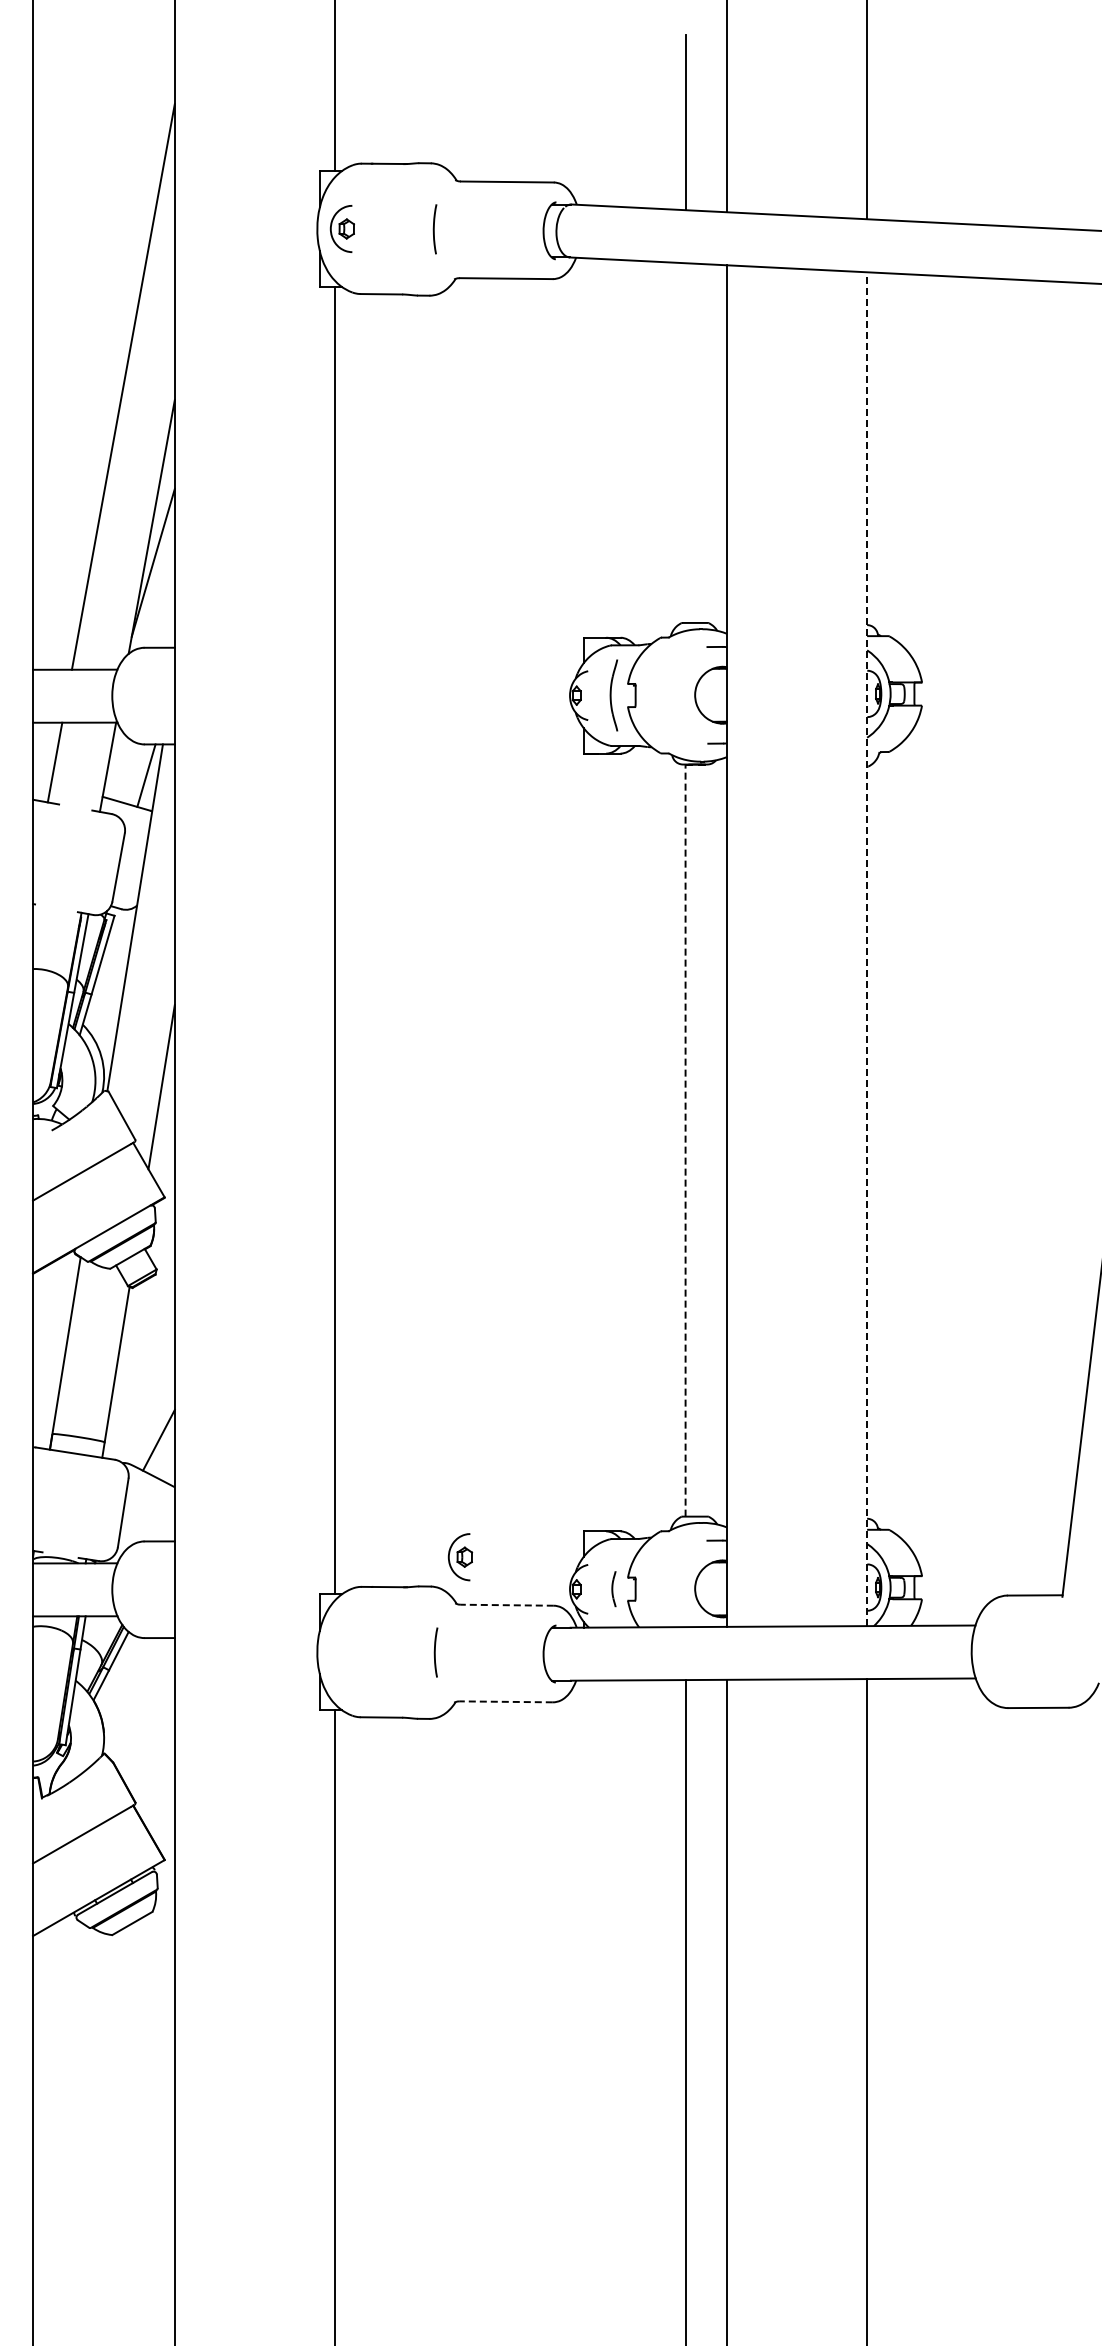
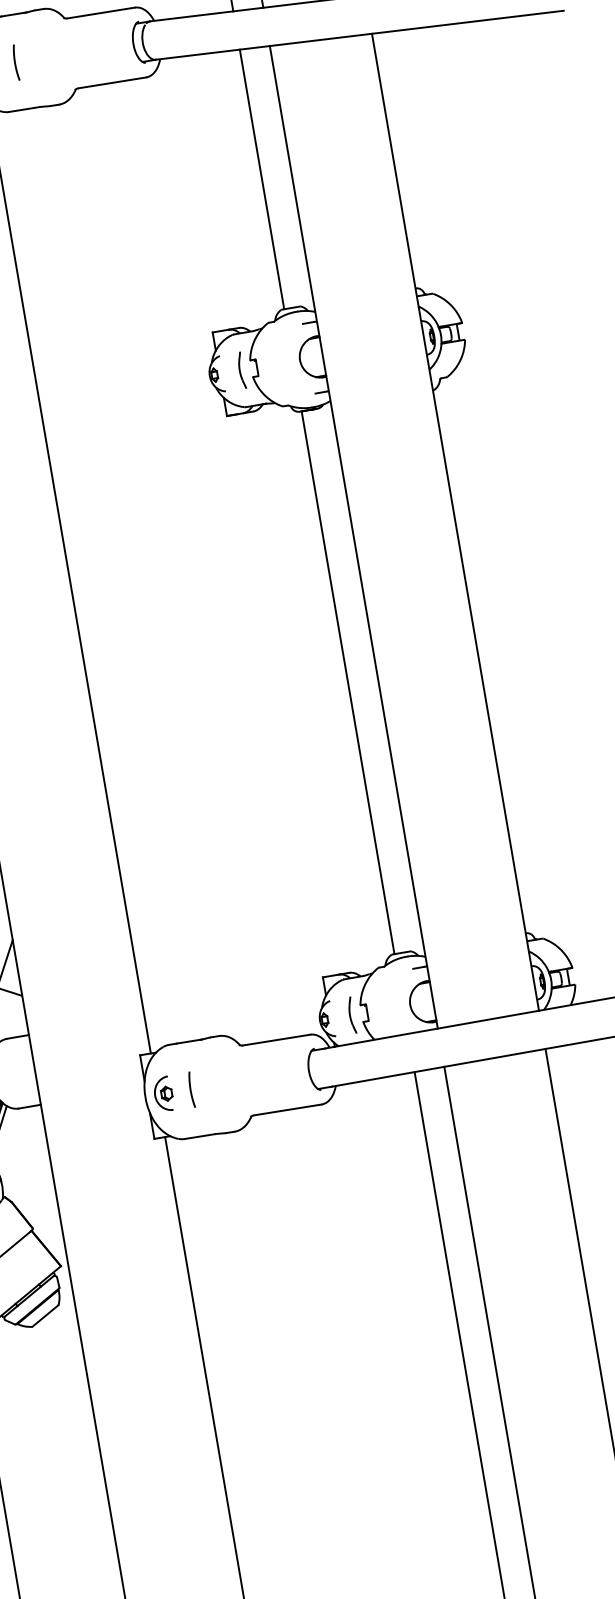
curve: (434, 229) -> (15, 62), moved
line: (685, 442) -> (261, 179), added
part: (613, 695) -> (241, 370), size x0.71
line: (867, 949) -> (455, 522), dashed -> solid
line: (685, 1140) -> (348, 682), dashed -> solid
part: (460, 1557) -> (163, 1094), moved
part: (613, 1588) -> (351, 1014), size x1.43
line: (506, 1605) -> (276, 1040), dashed -> solid
curve: (435, 1652) -> (191, 1089), moved
line: (505, 1701) -> (287, 1109), dashed -> solid

